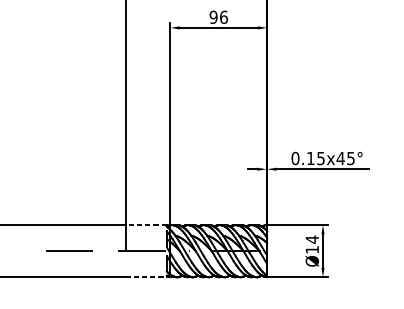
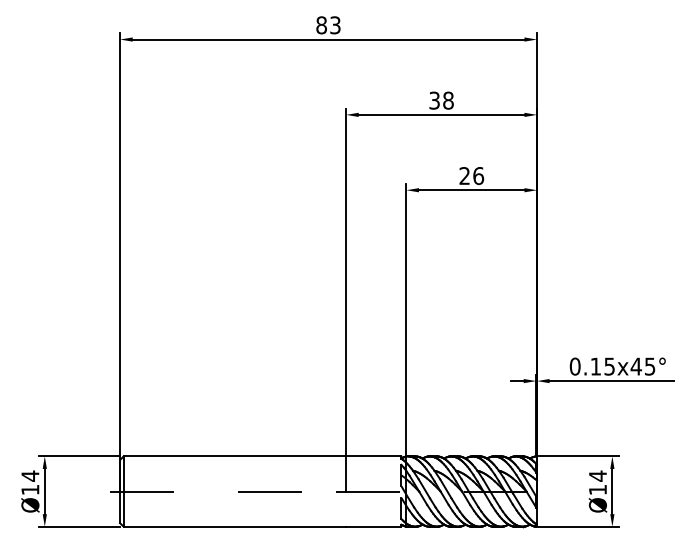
text: (213, 17) -> (464, 176), 96 -> 26
line: (146, 225) -> (373, 456), dashed -> solid
line: (146, 276) -> (373, 526), dashed -> solid

